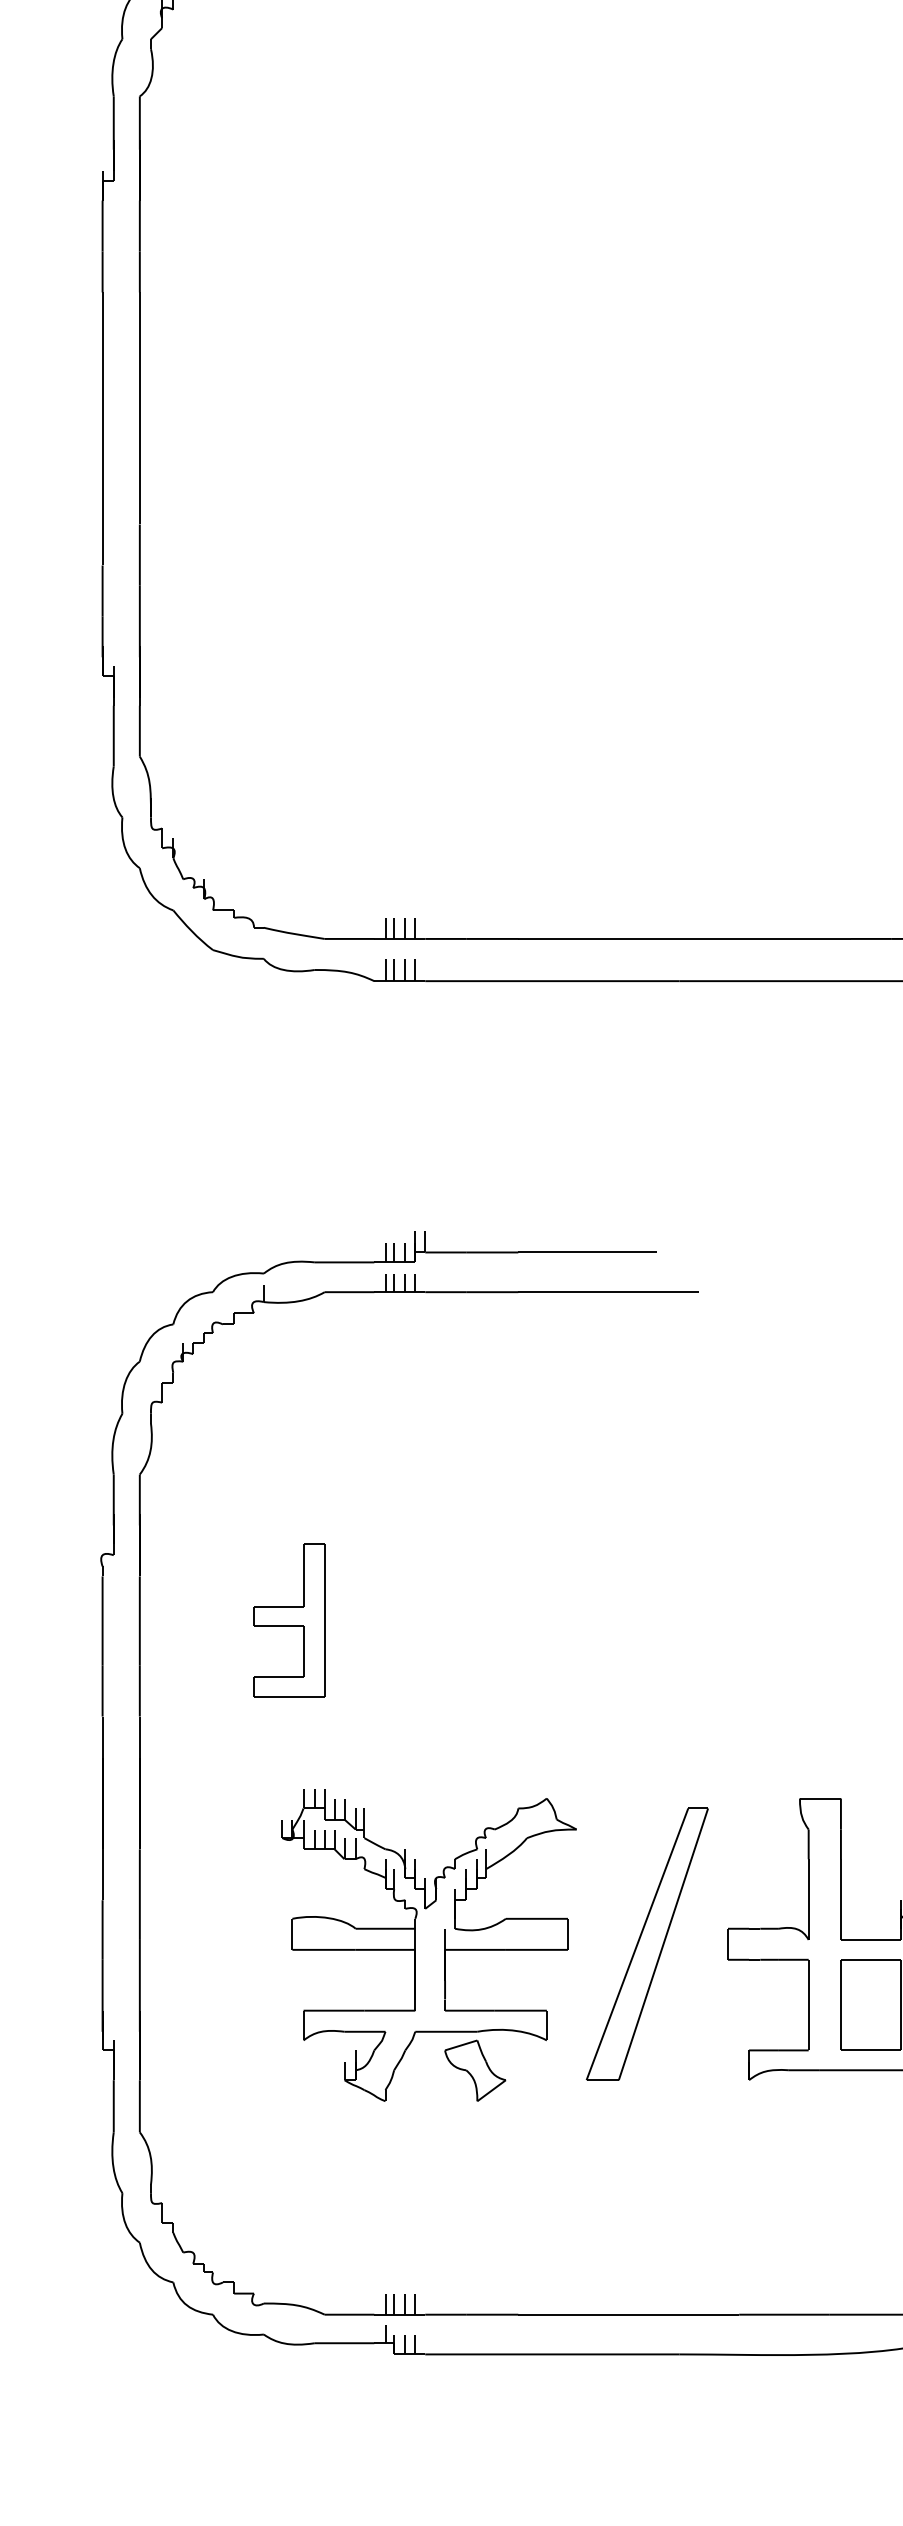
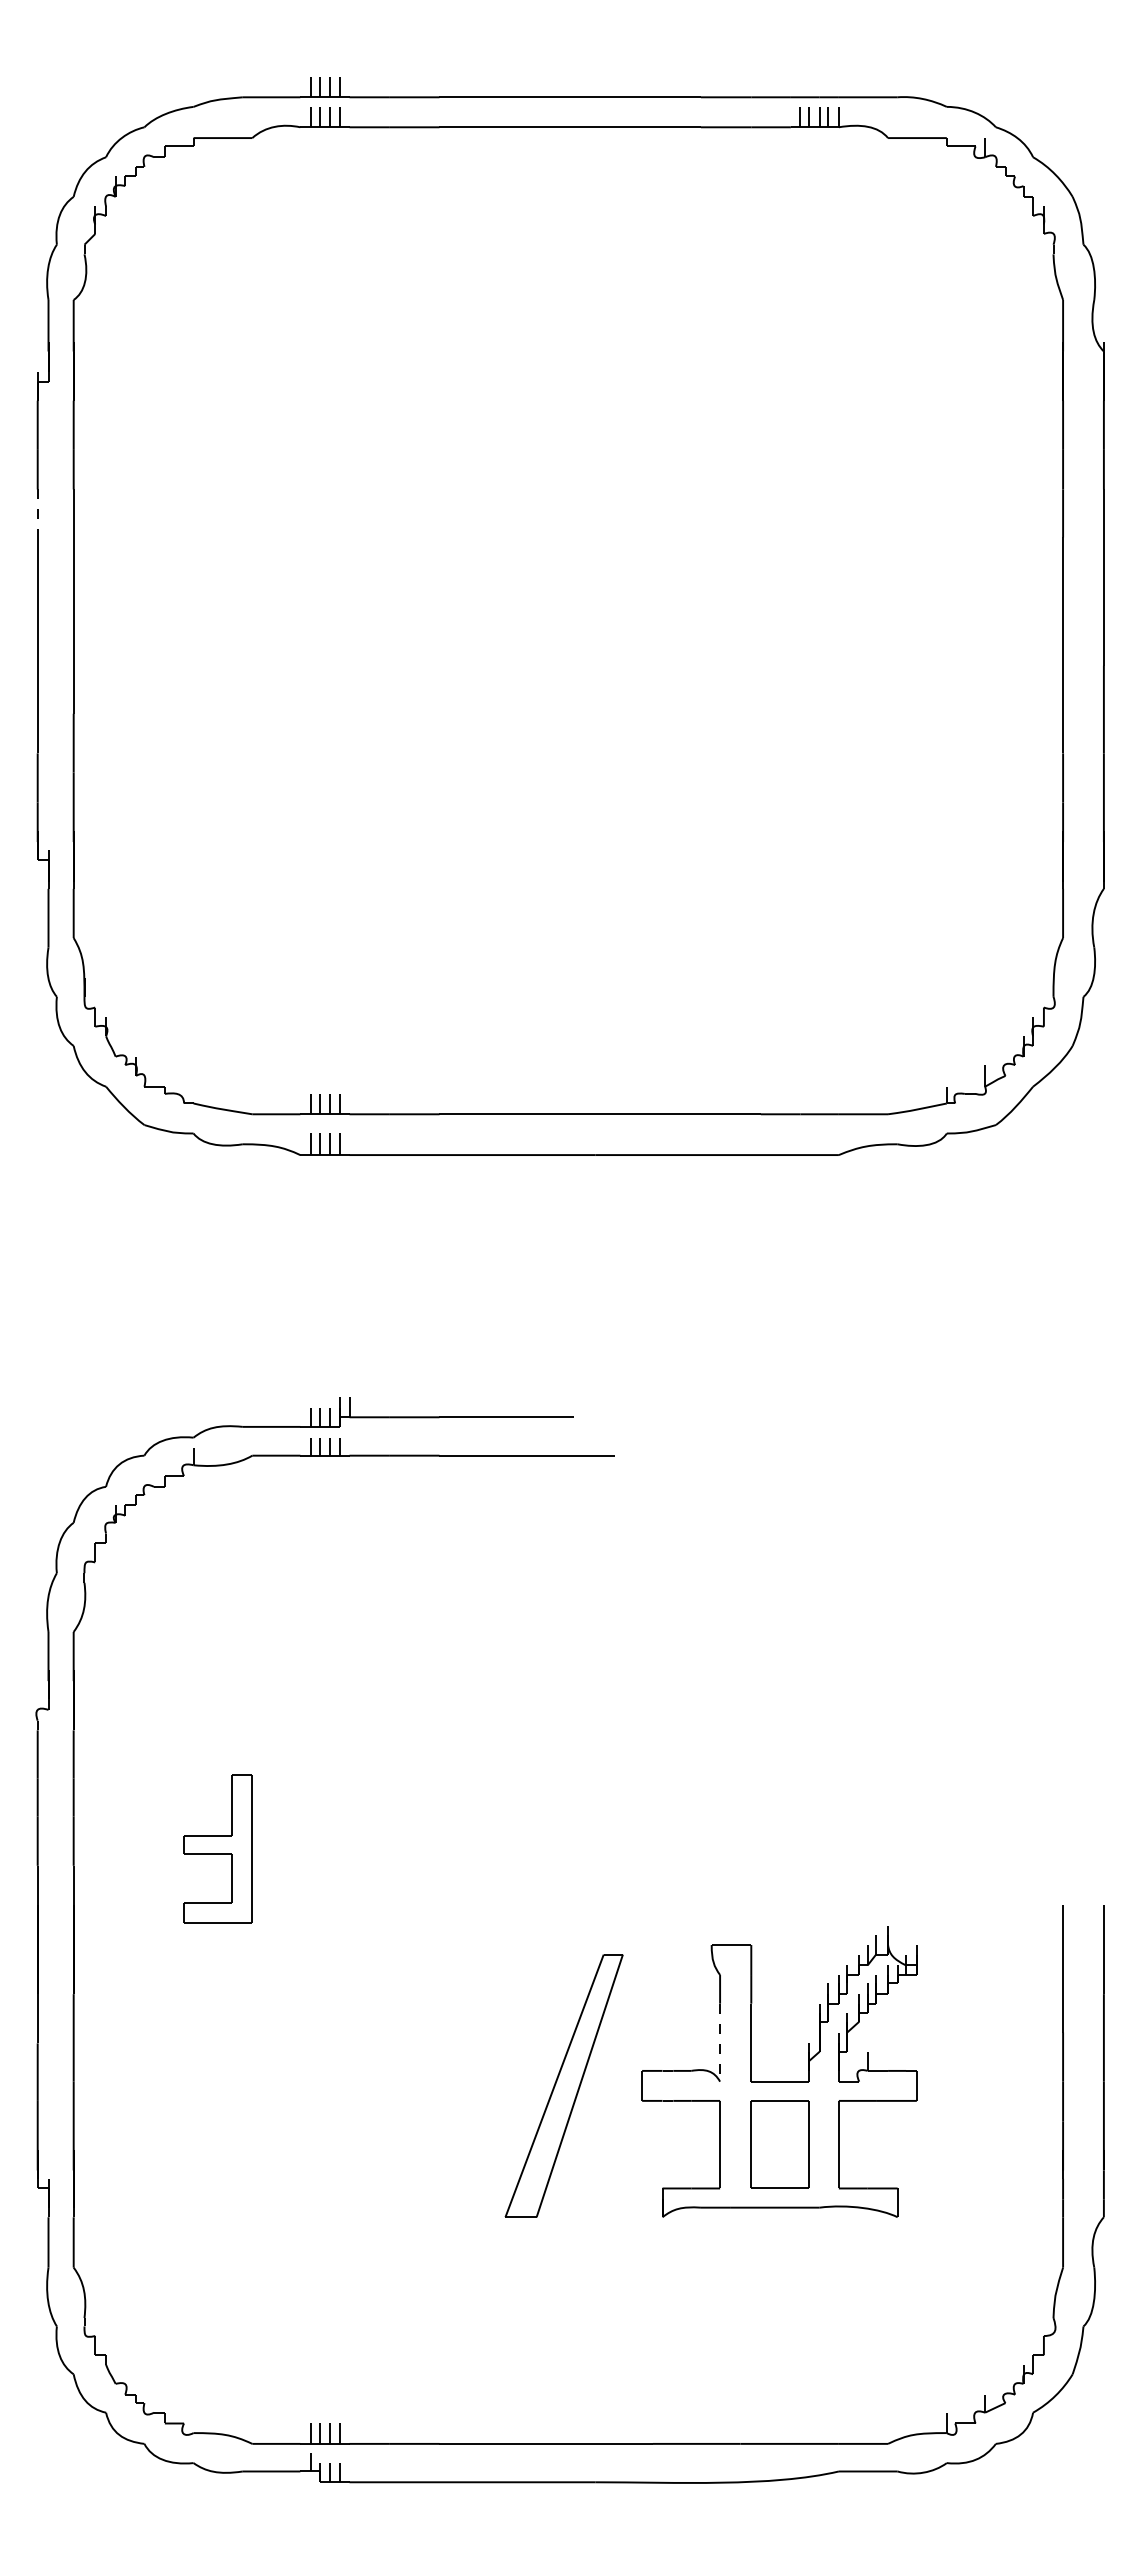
line: (102, 317) -> (37, 513), solid -> dashed
part: (288, 1620) -> (217, 1848), moved
line: (809, 1899) -> (720, 2042), solid -> dashed
part: (429, 1944) -> (353, 2086), removed

